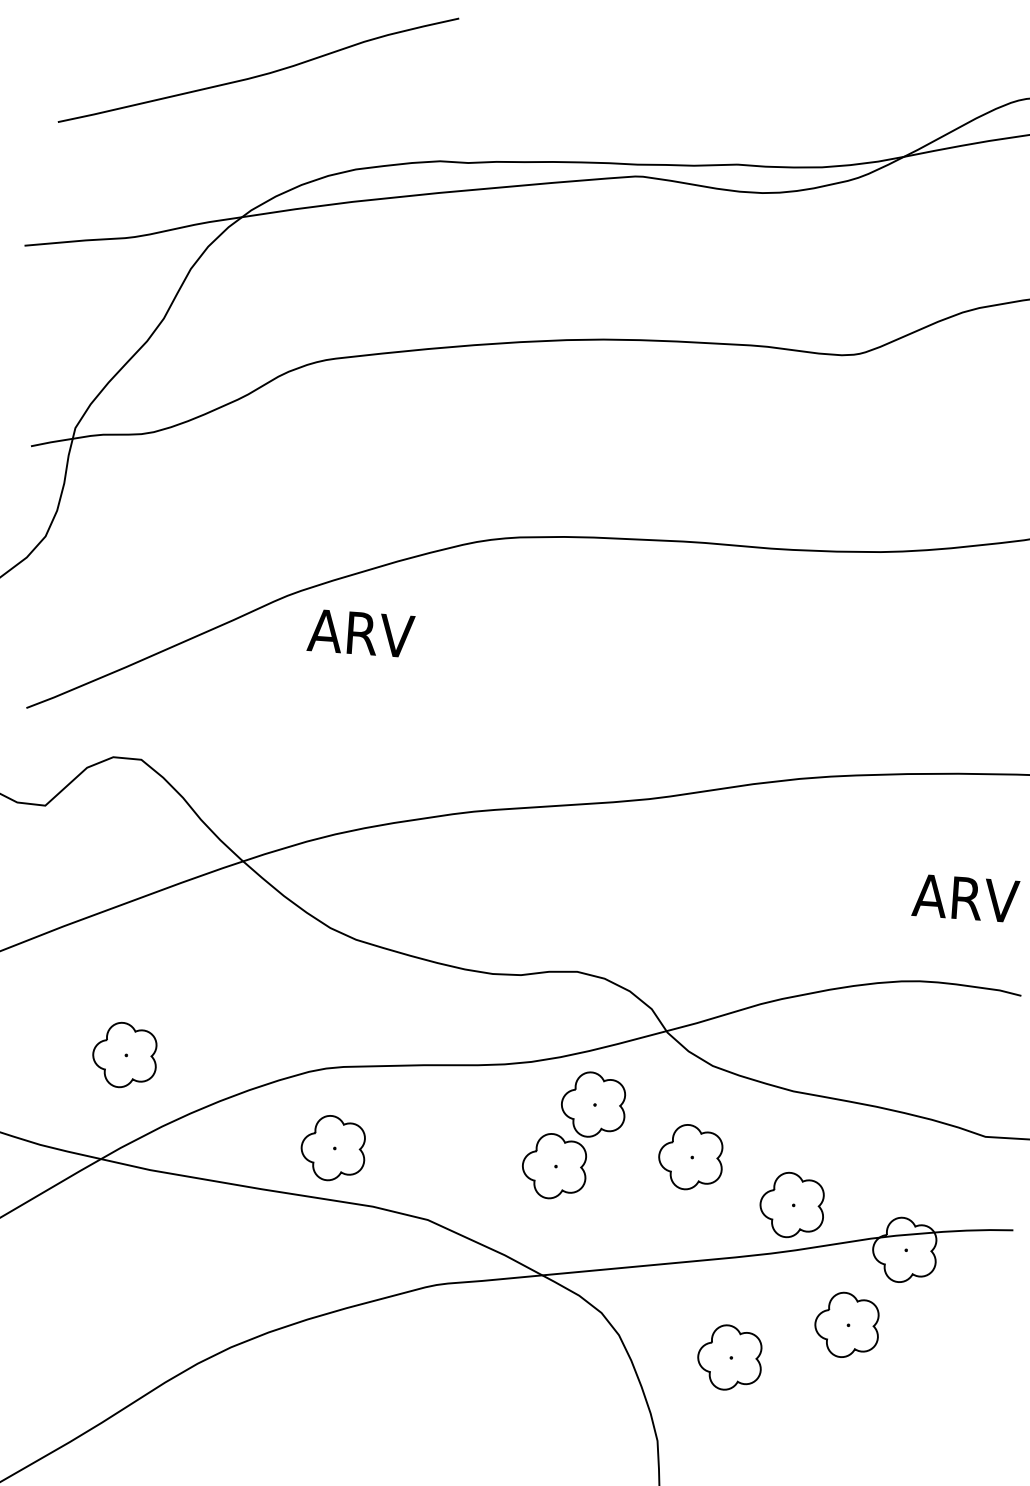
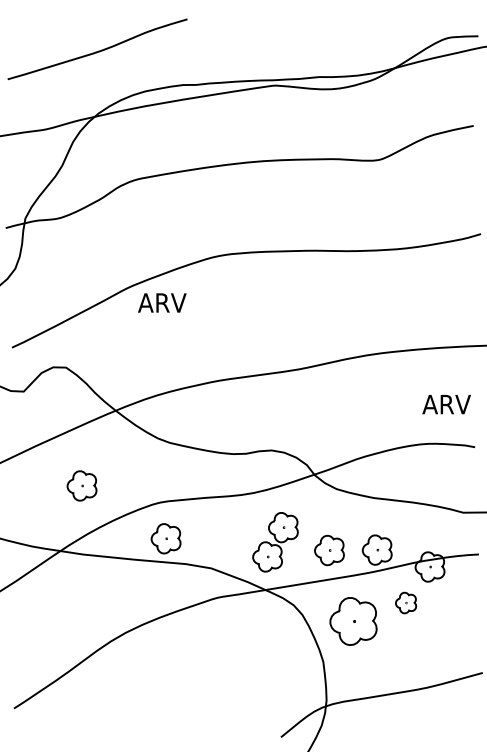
part: (123, 1054) -> (81, 485), moved
part: (573, 1136) -> (275, 542), moved
part: (690, 1157) -> (329, 550), moved
part: (845, 1323) -> (405, 602), size x0.7
part: (729, 1357) -> (353, 621), size x1.6

